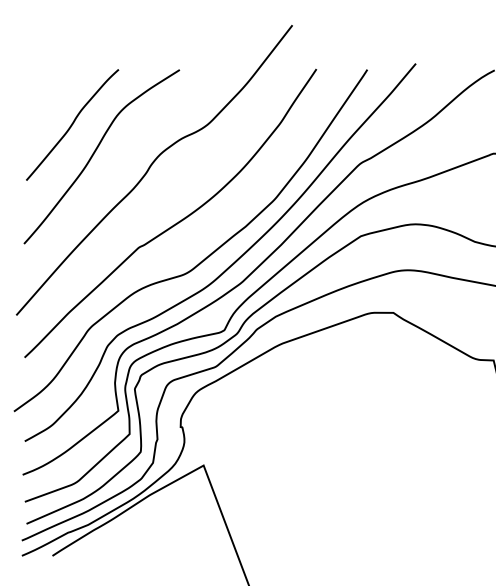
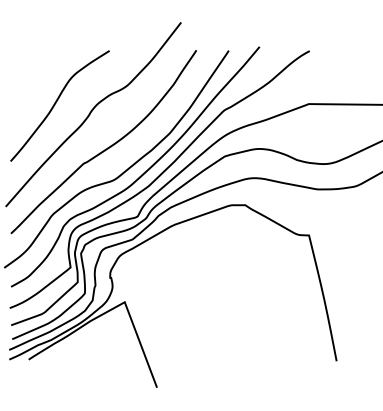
curve: (72, 124) -> (41, 85), removed

